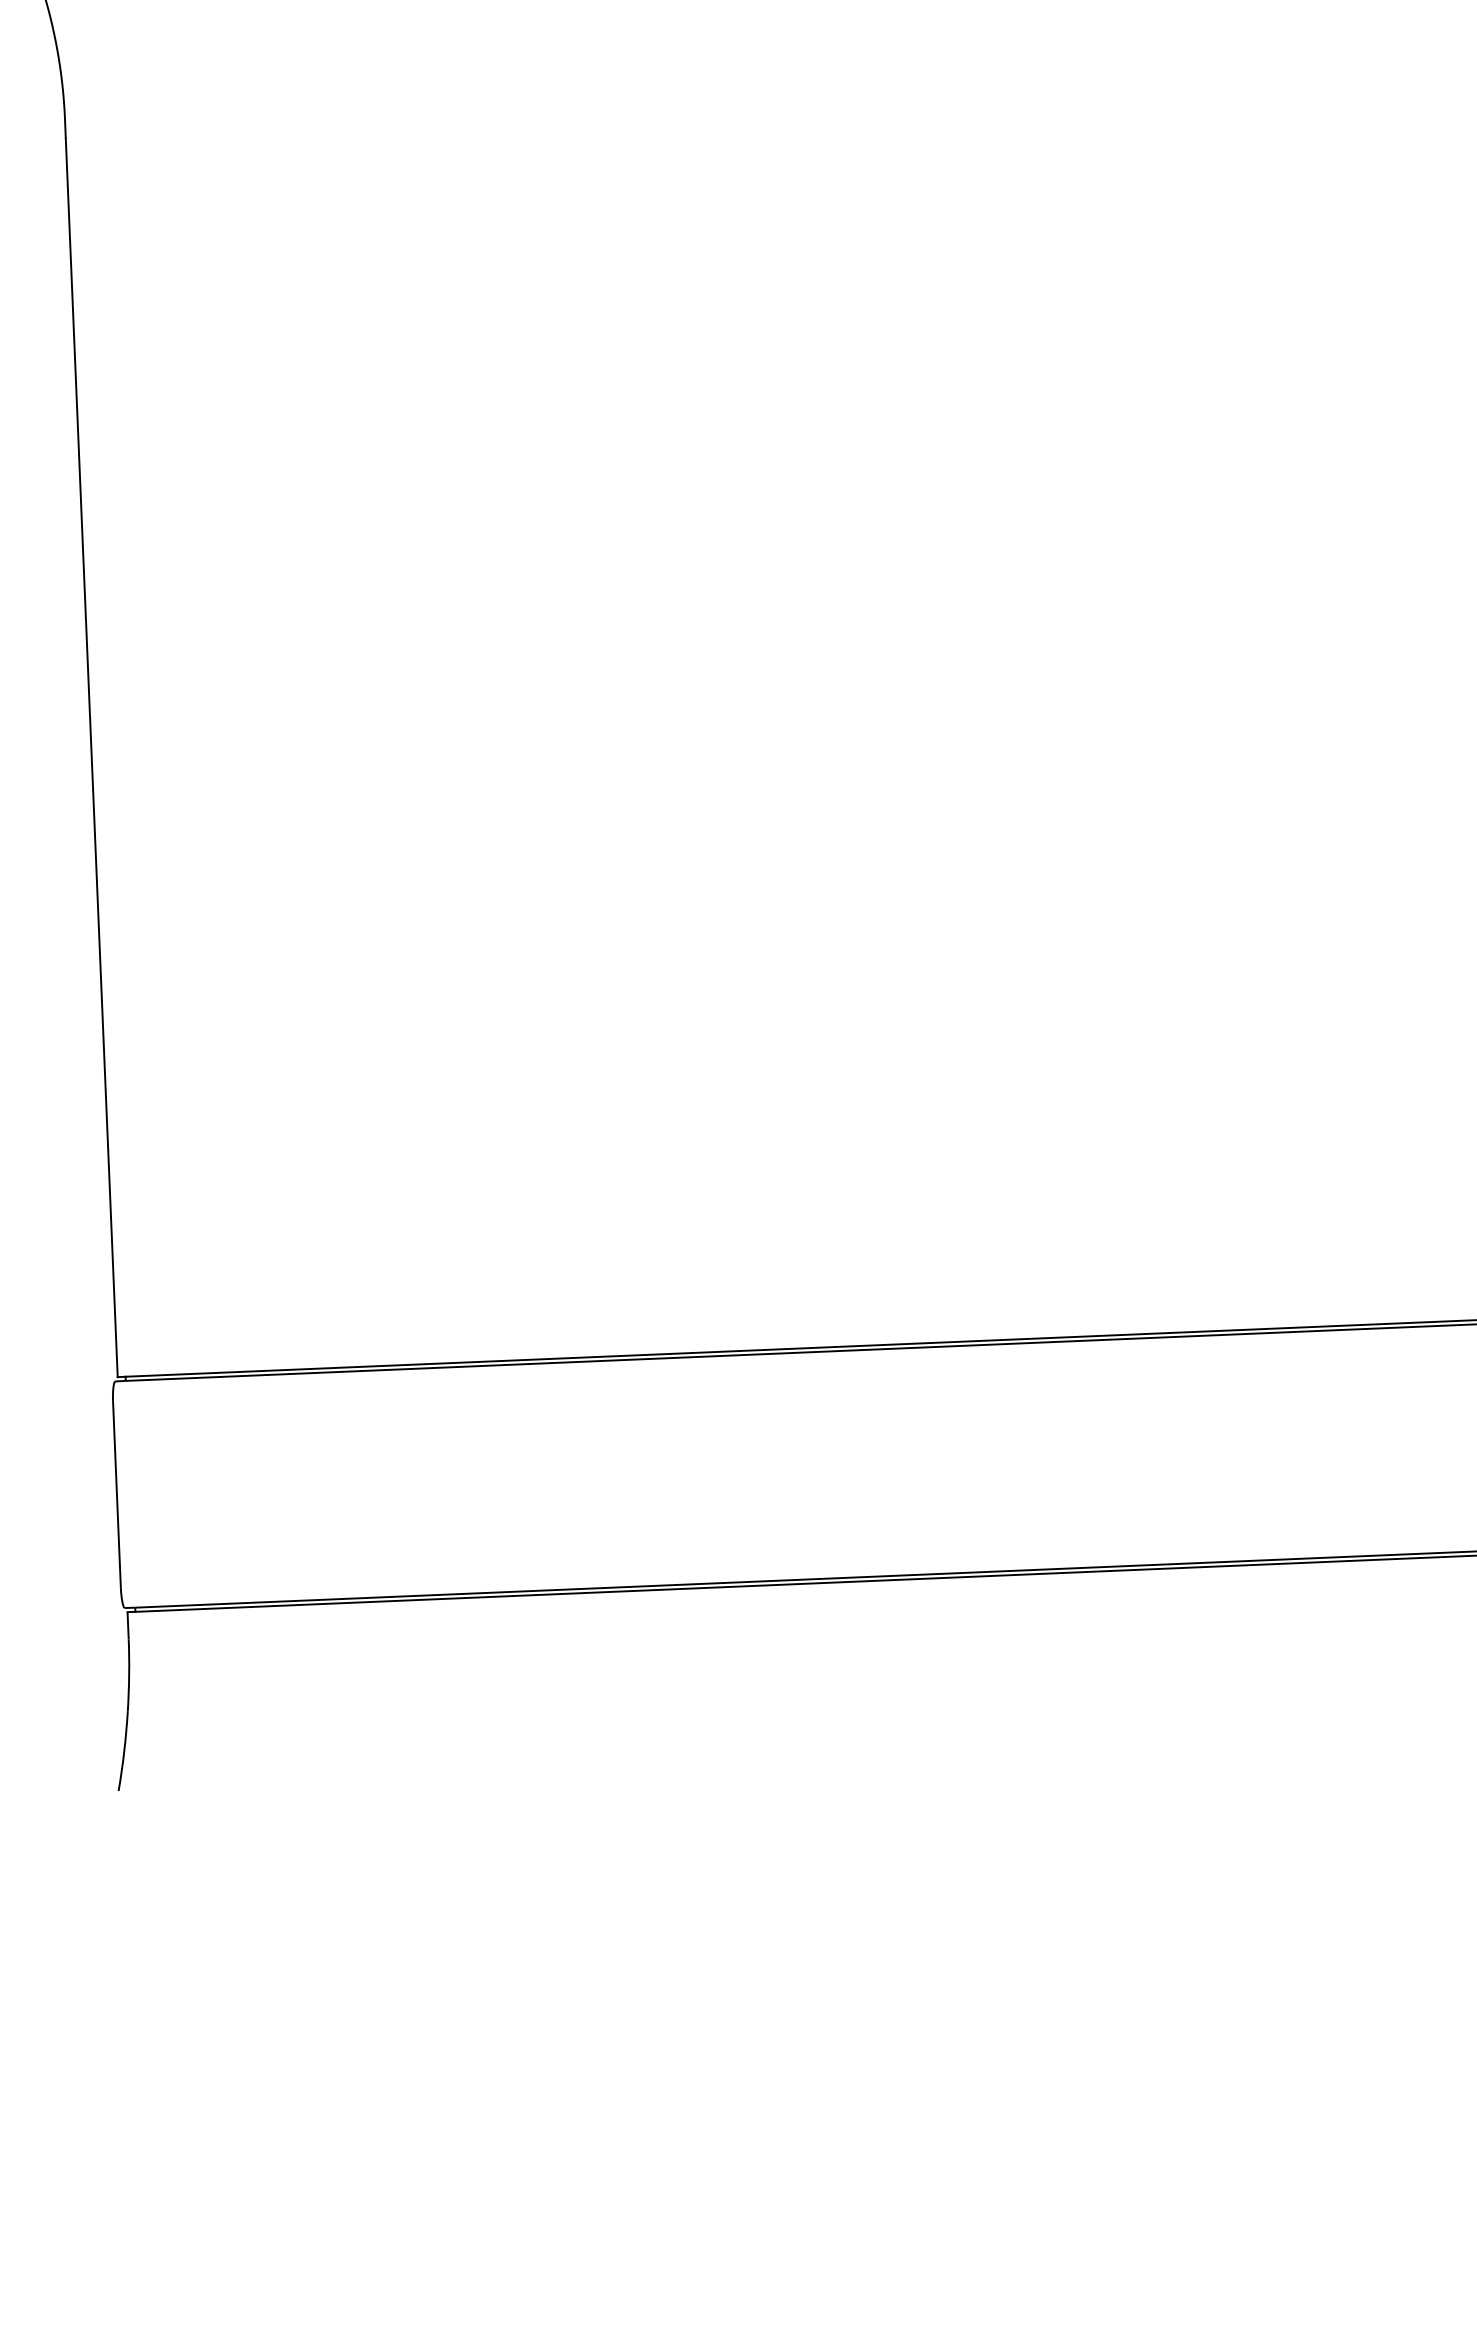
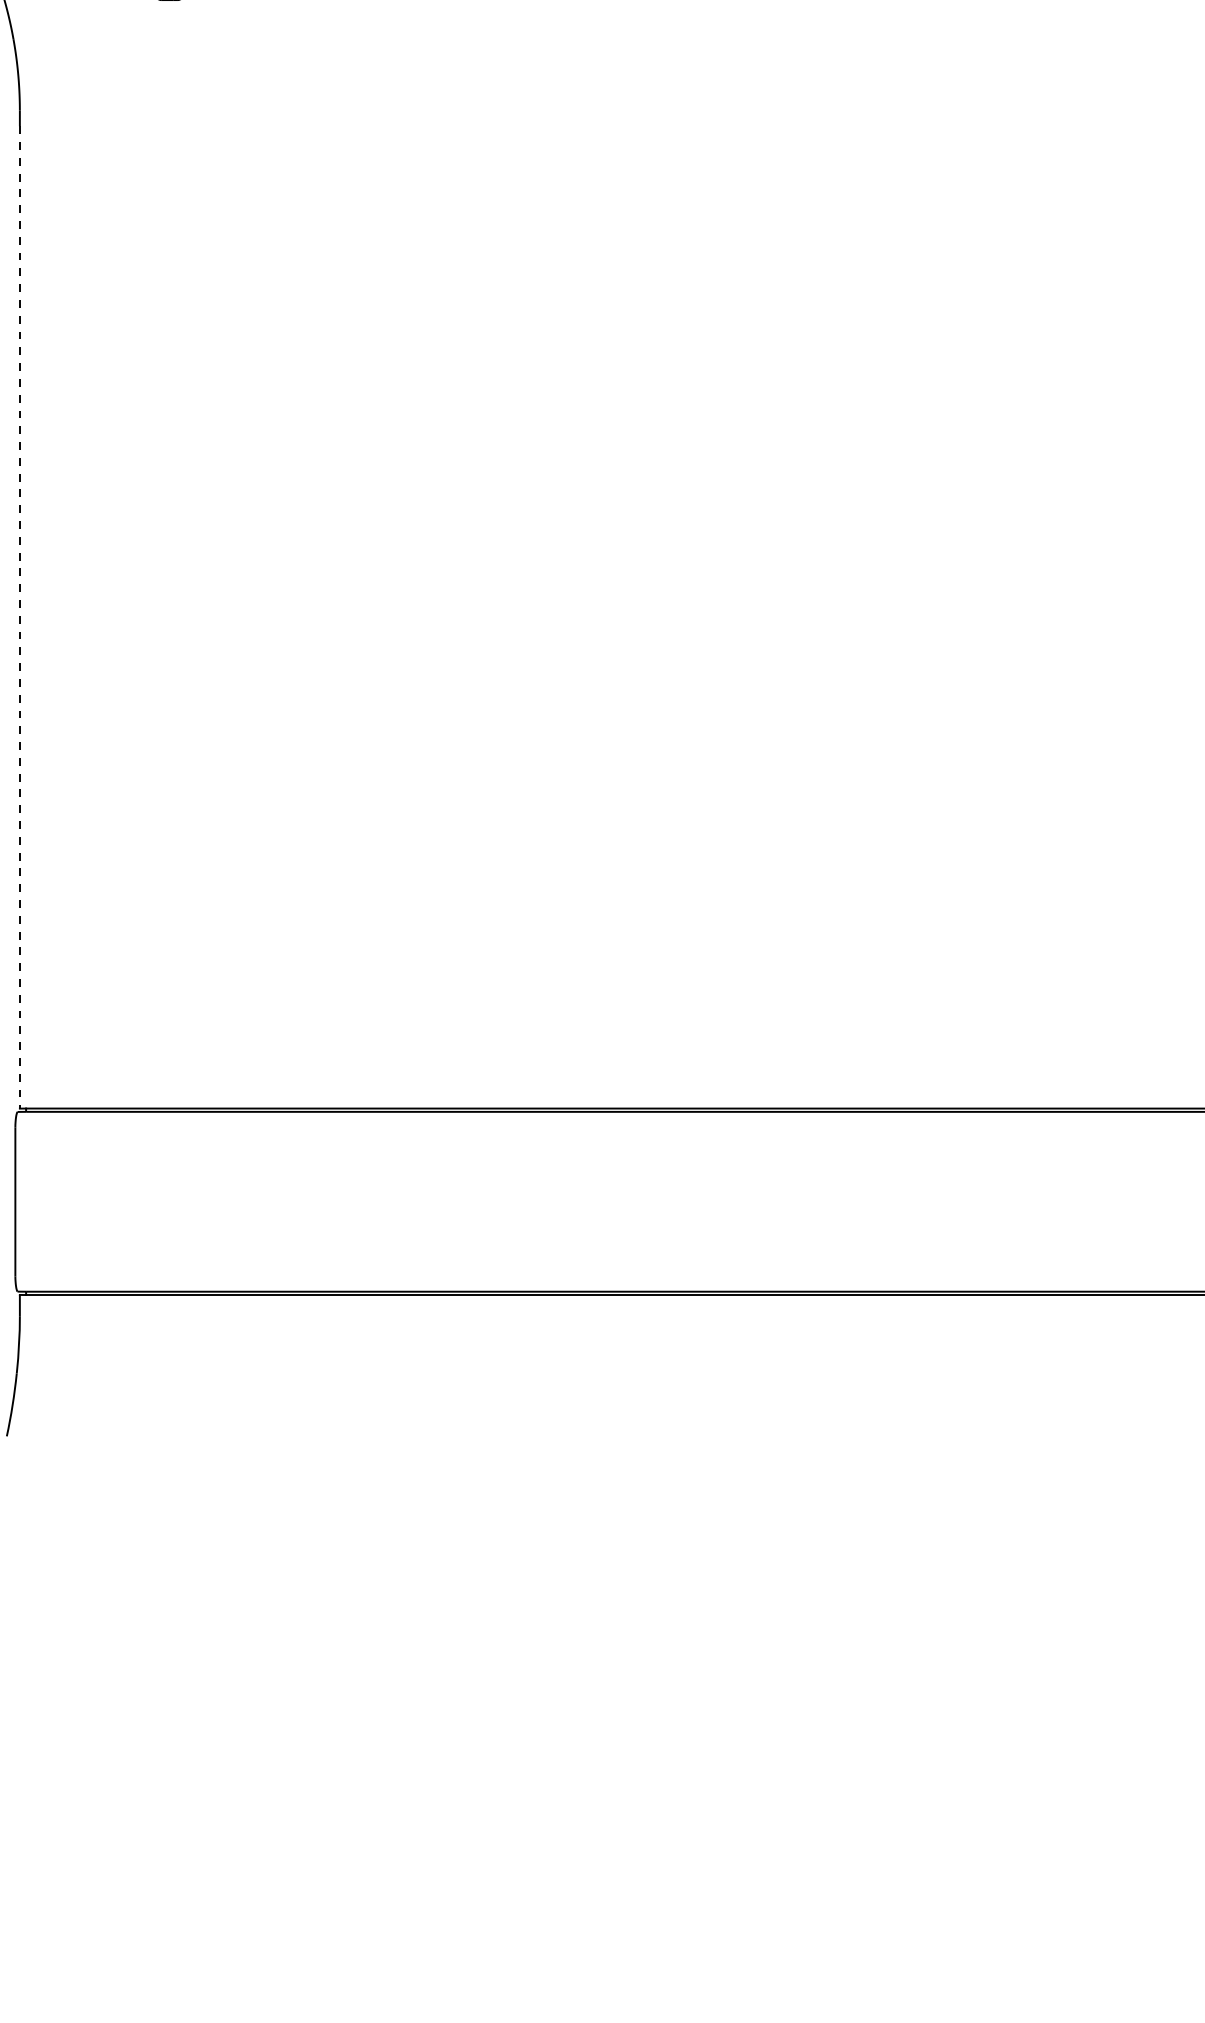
line: (91, 757) -> (19, 617), solid -> dashed

